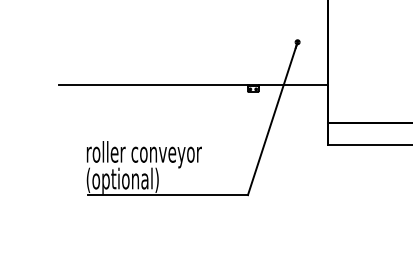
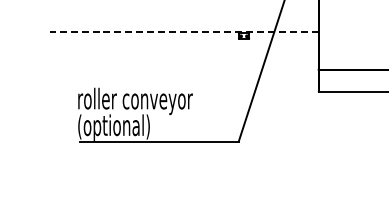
line: (193, 85) -> (184, 32), solid -> dashed

